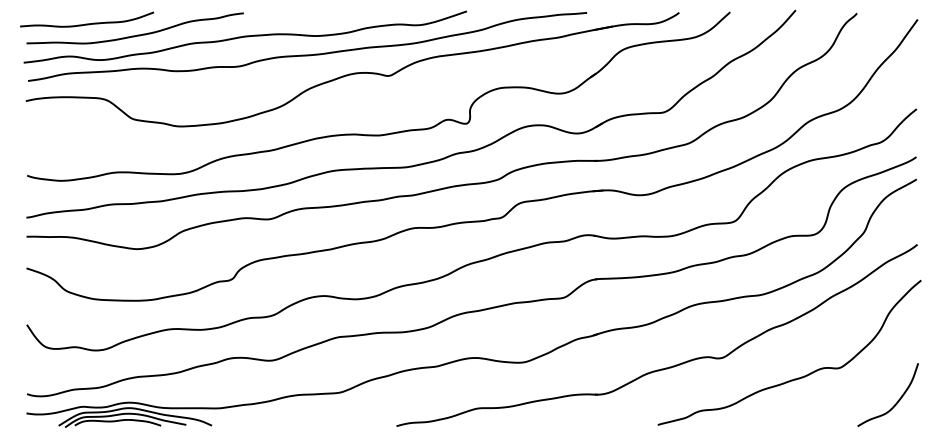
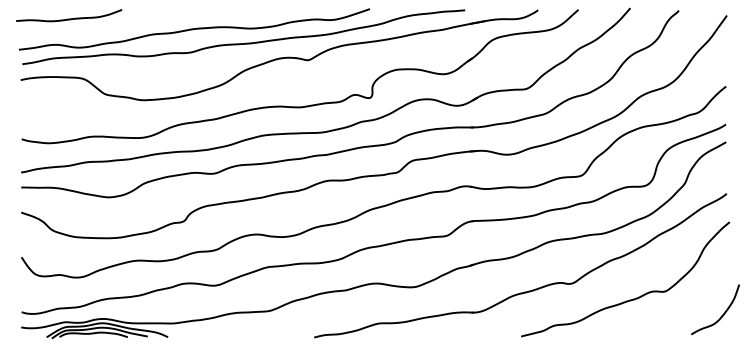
curve: (137, 34) -> (109, 27), removed
curve: (897, 400) -> (722, 314), moved

